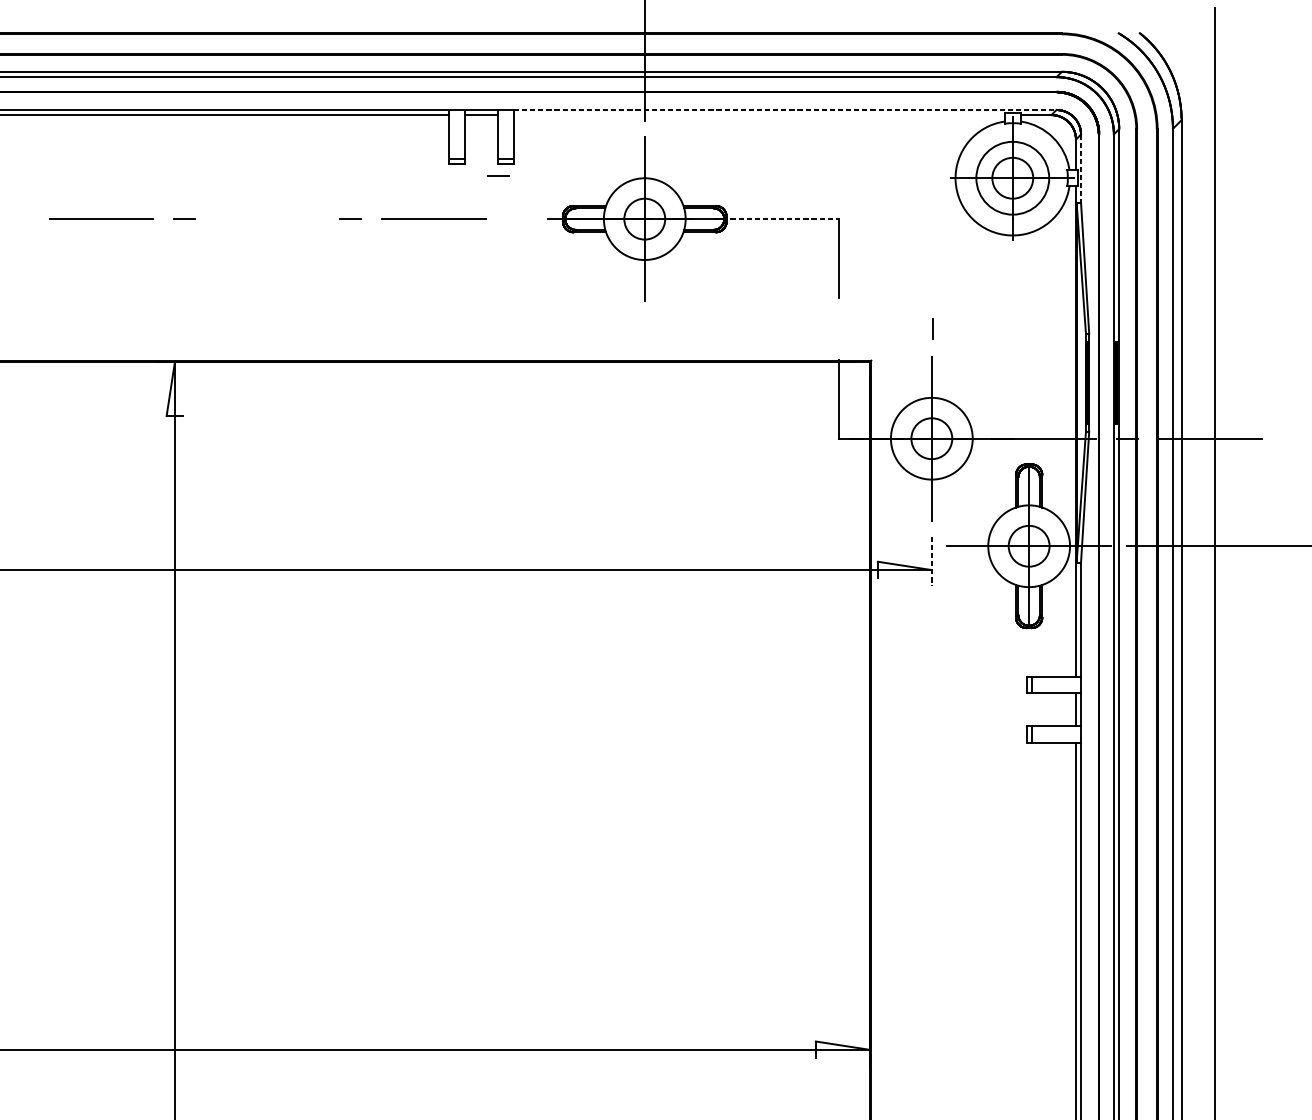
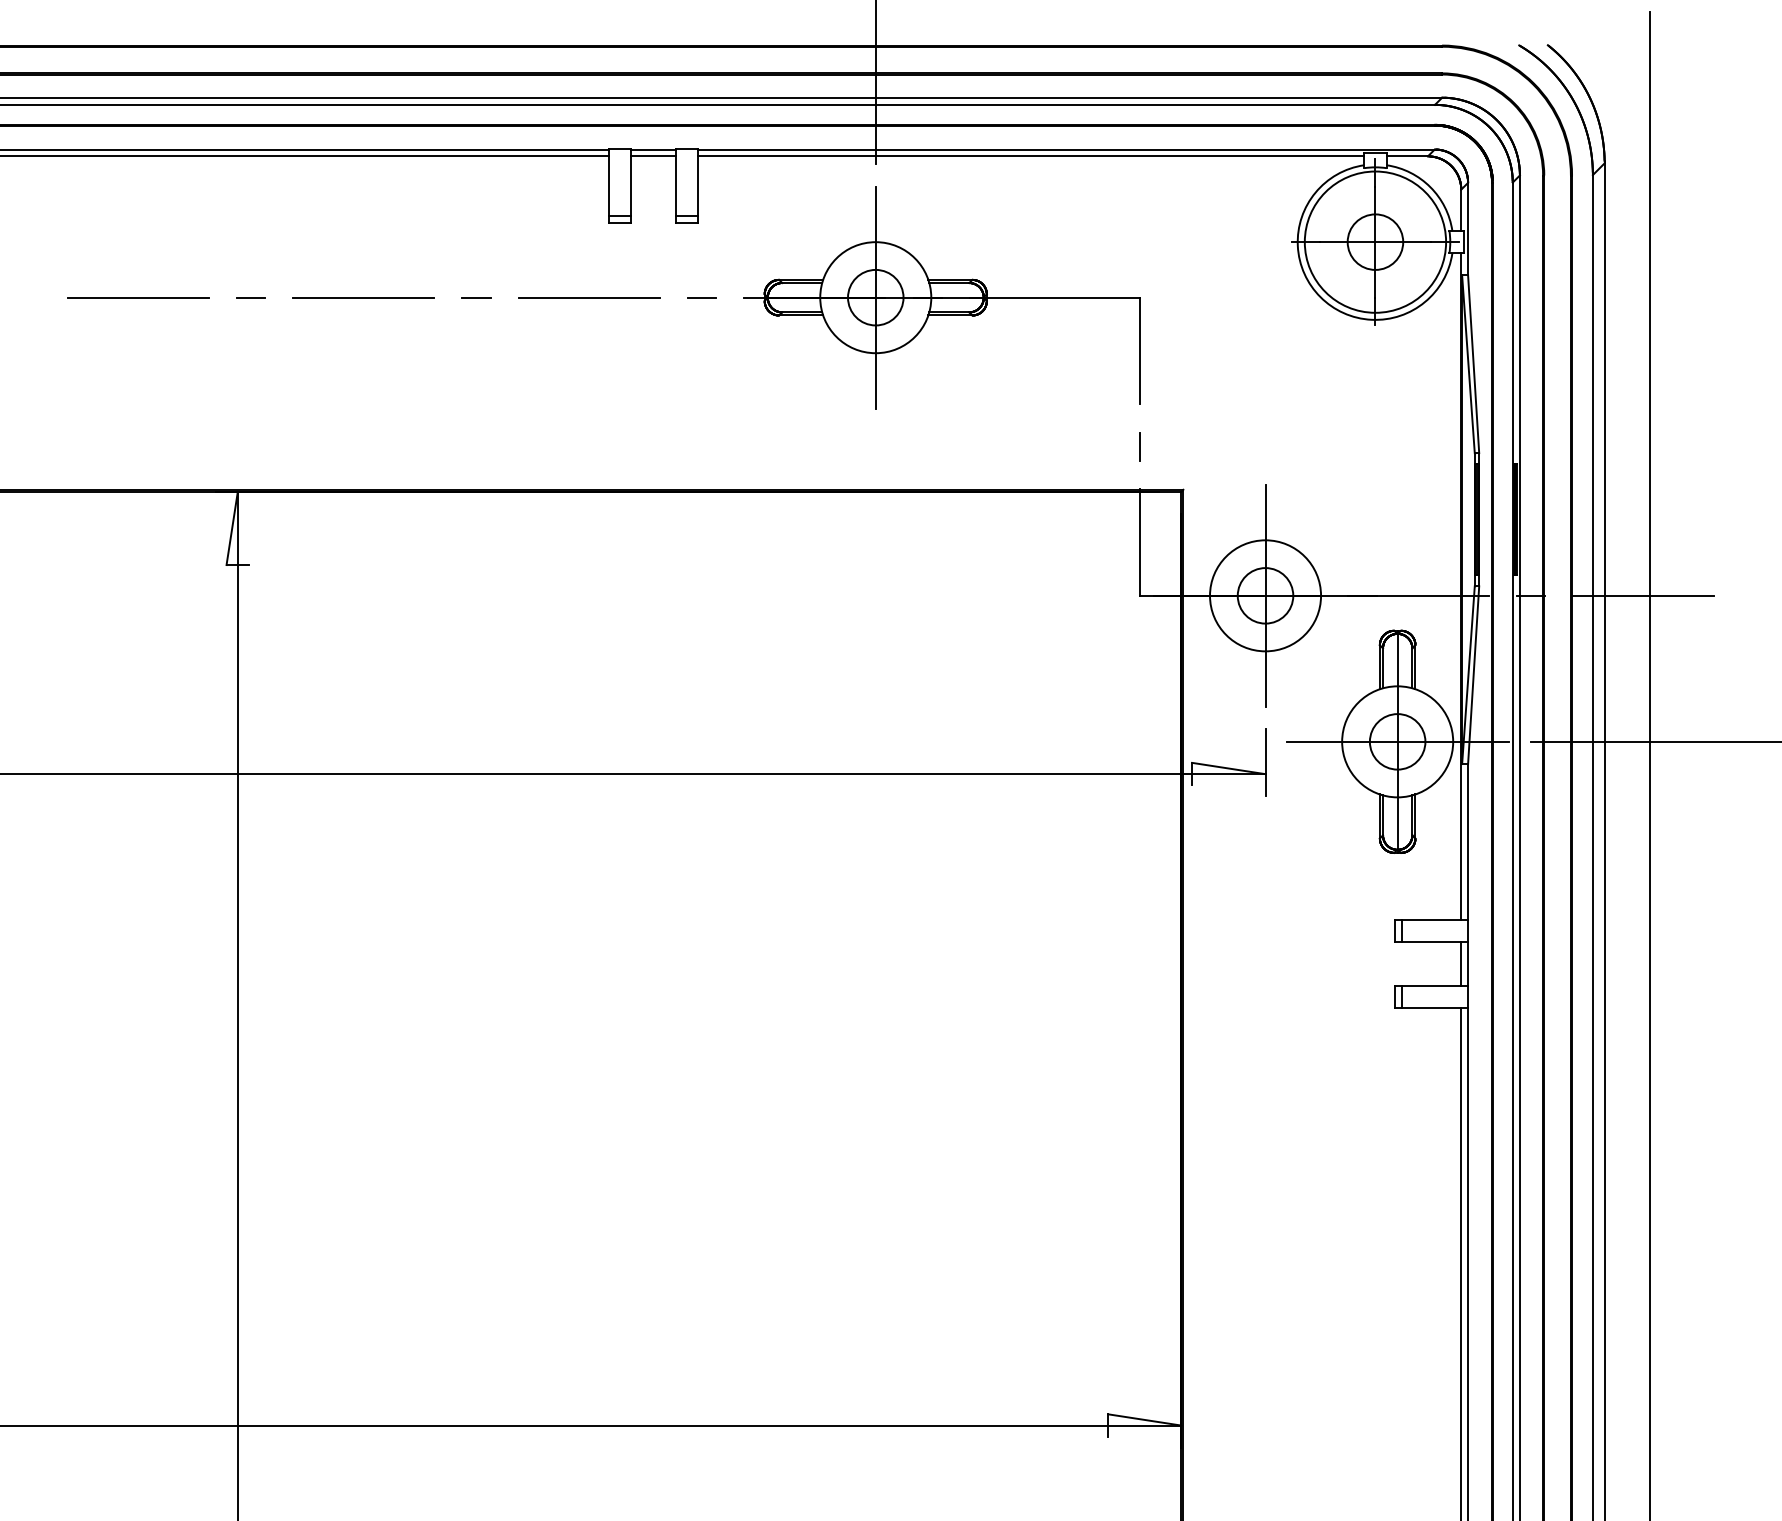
line: (785, 109) -> (1066, 149), dashed -> solid
line: (759, 115) -> (1031, 156), added
line: (1081, 168) -> (1468, 229), dashed -> solid
line: (498, 175) -> (701, 297), moved
circle: (1012, 177) -> (1375, 241), size x1.43
line: (267, 219) -> (363, 297), added
line: (776, 219) -> (1054, 297), dashed -> solid
line: (933, 328) -> (1139, 446), moved
line: (931, 561) -> (1265, 762), dashed -> solid

